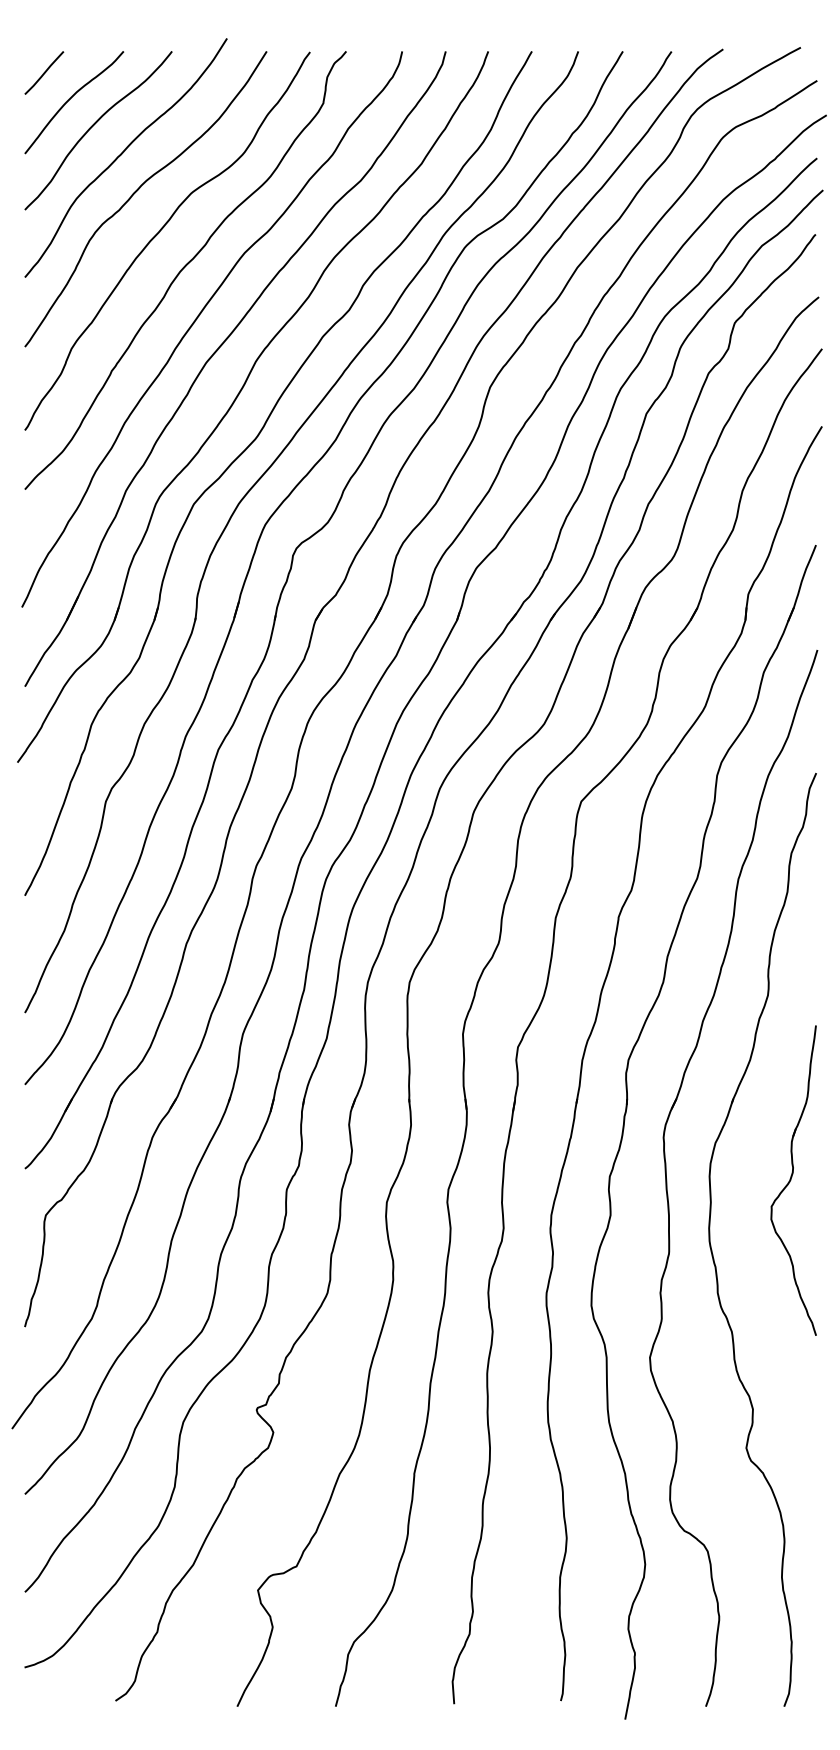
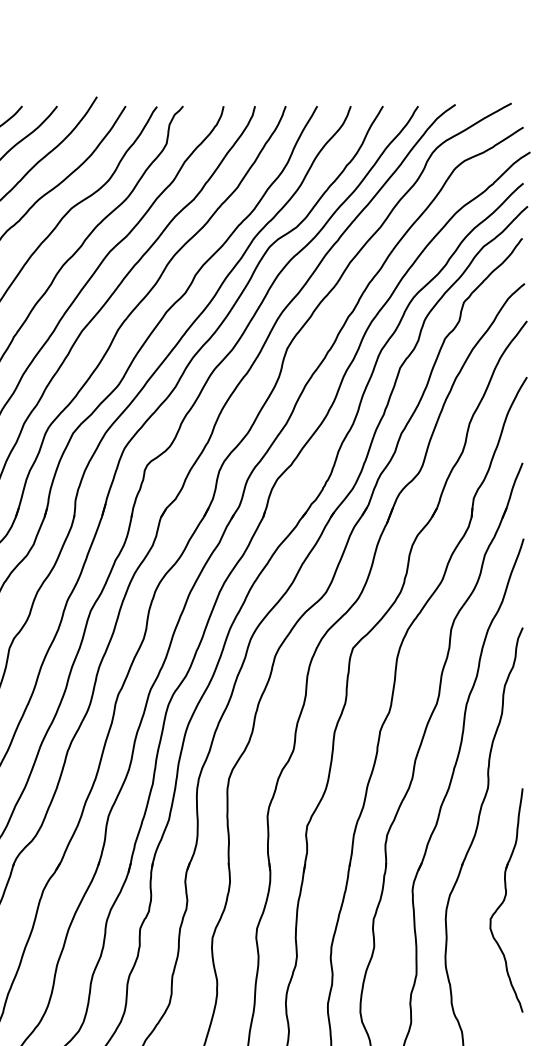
part: (793, 1180) -> (506, 900), moved

